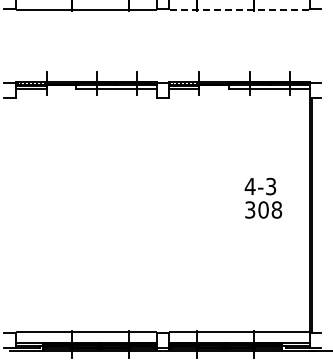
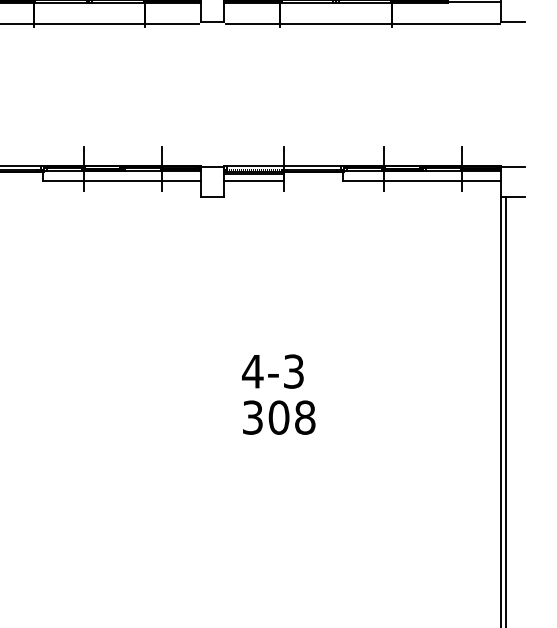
line: (239, 9) -> (363, 23), dashed -> solid
text: (263, 197) -> (278, 393), moved

